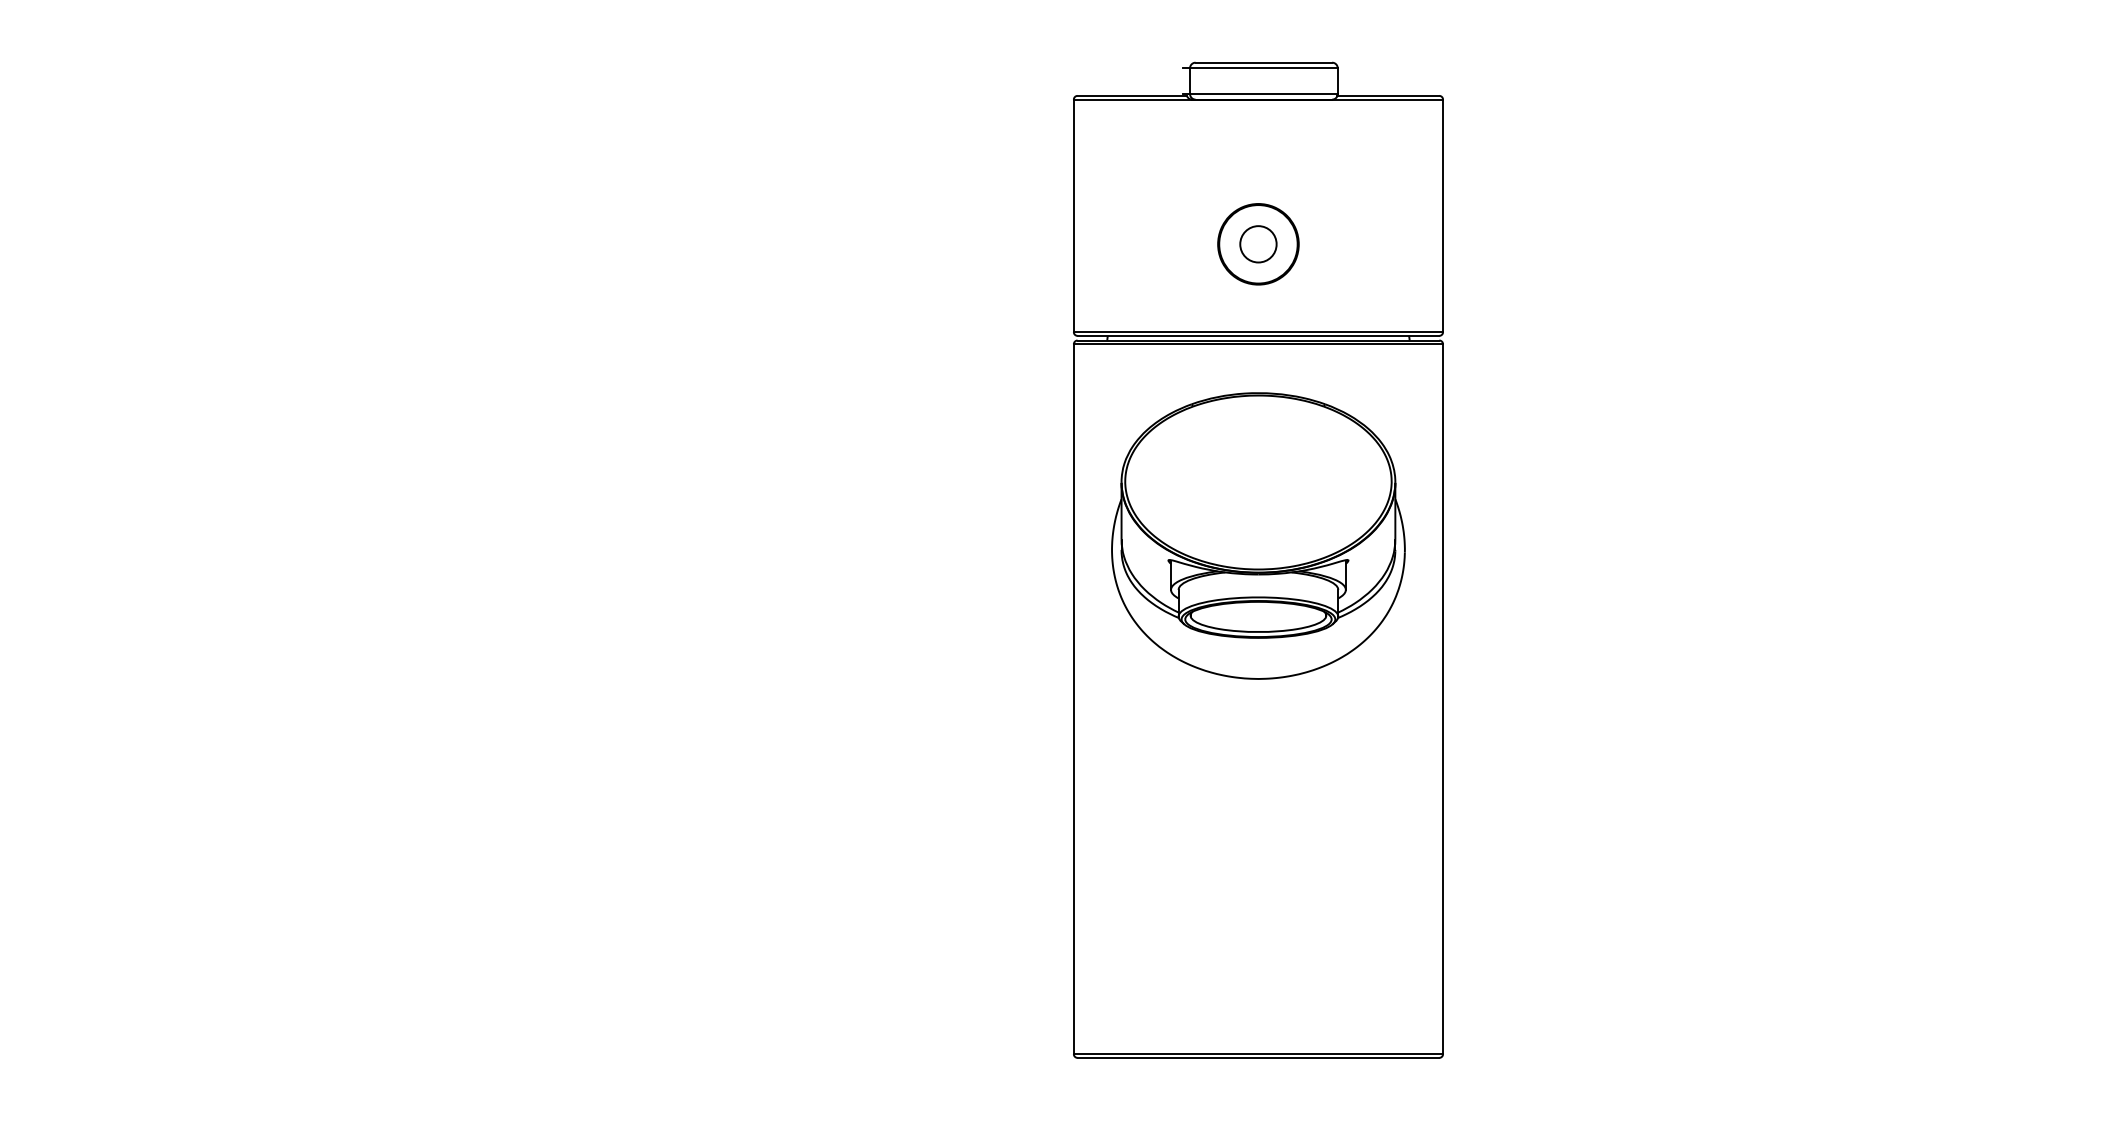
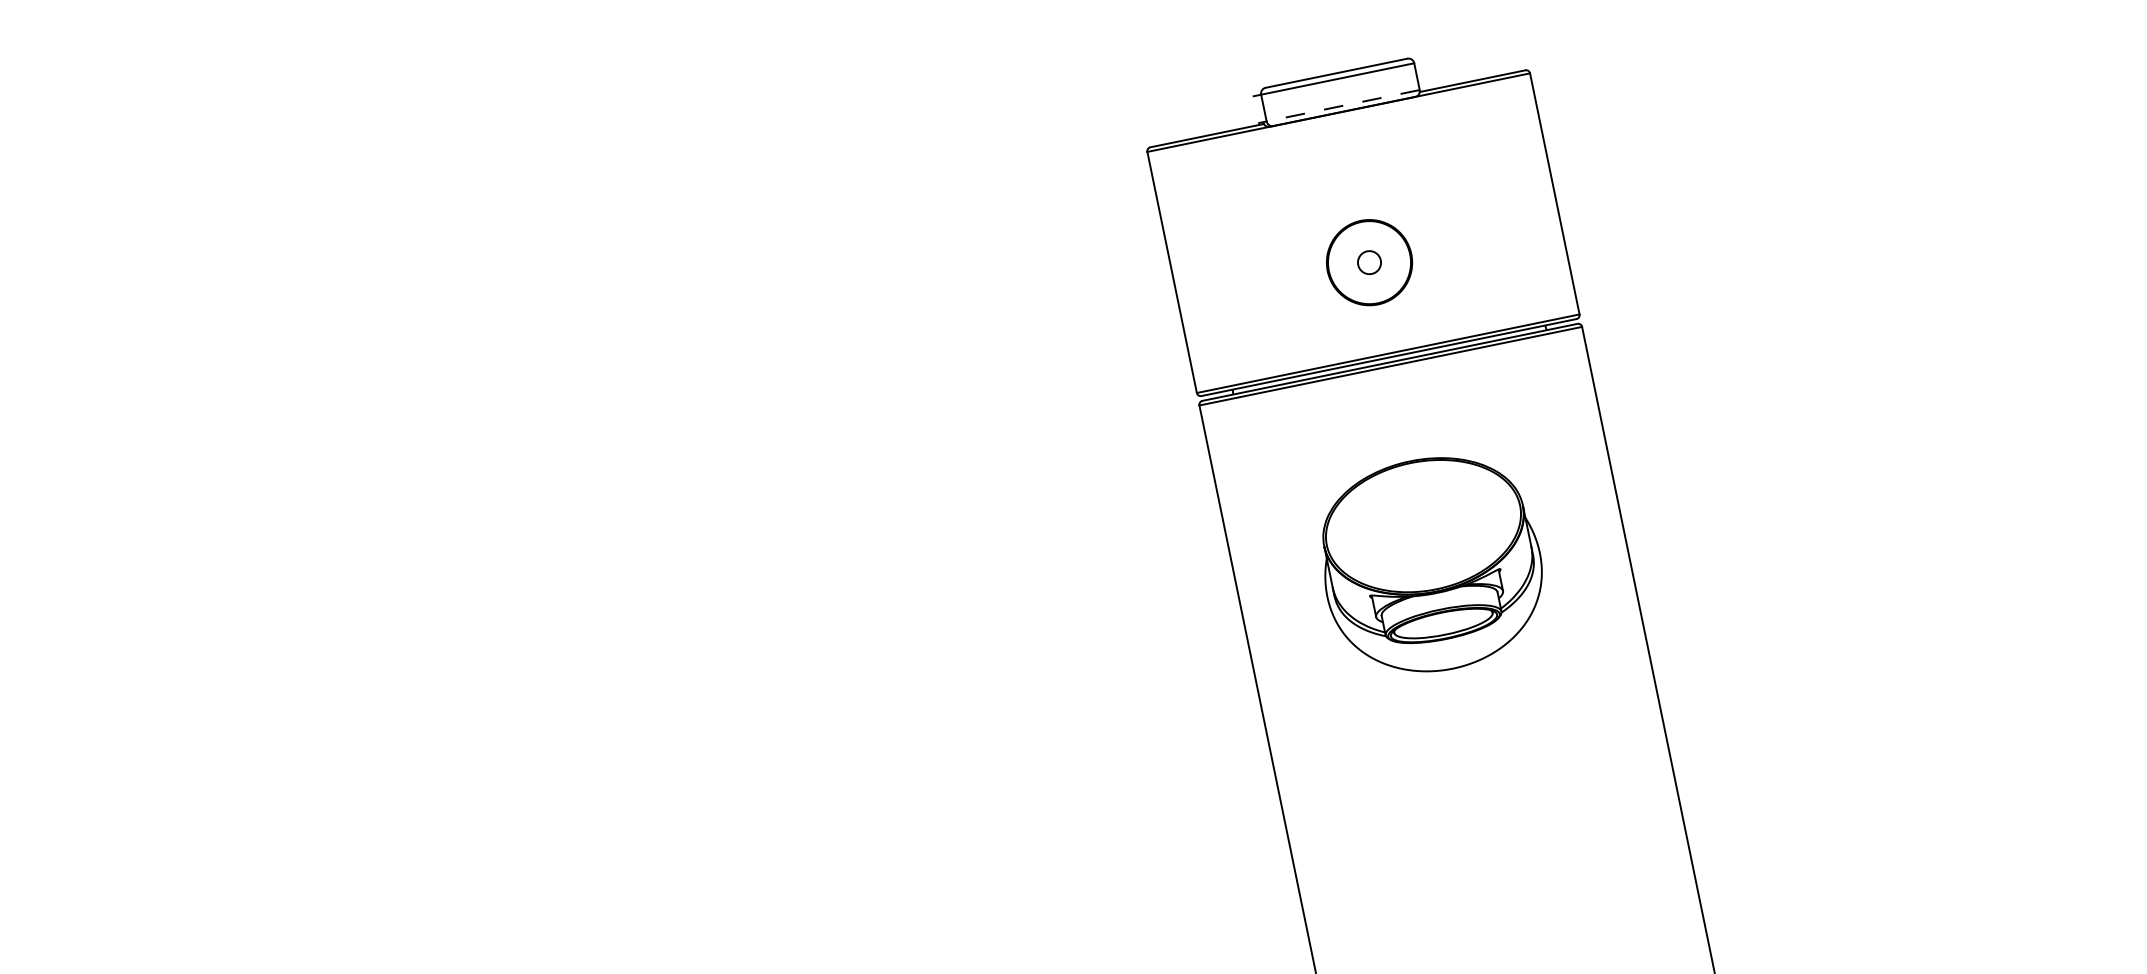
line: (1263, 94) -> (1342, 106), solid -> dashed
circle: (1258, 244) -> (1369, 262), size x0.6
part: (1258, 535) -> (1431, 564), size x0.7

